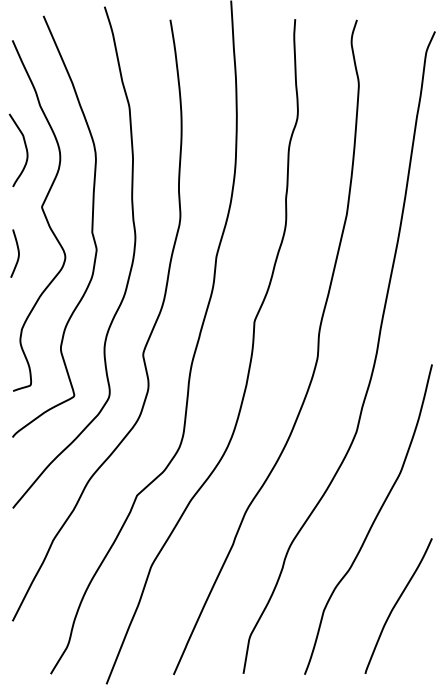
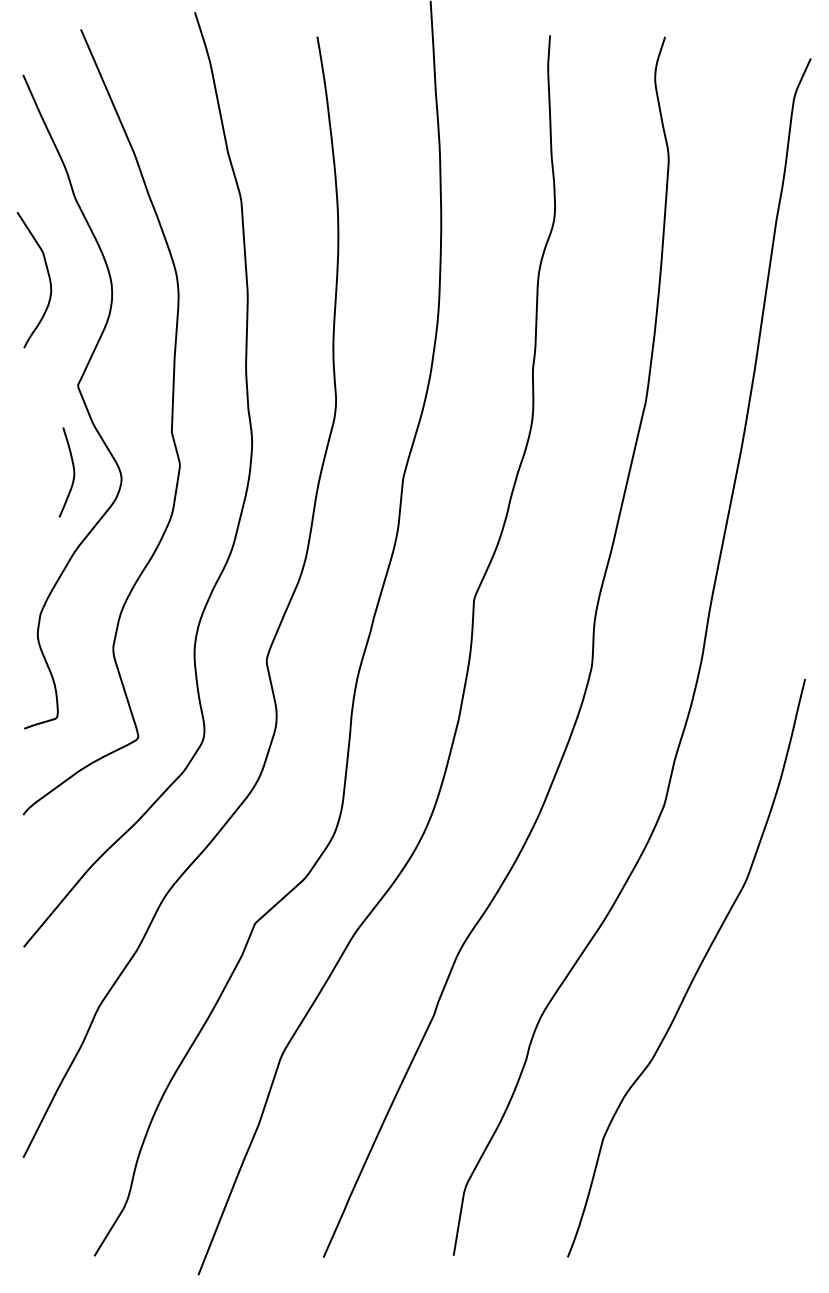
curve: (17, 251) -> (71, 468), moved
curve: (397, 603) -> (740, 1124), removed

